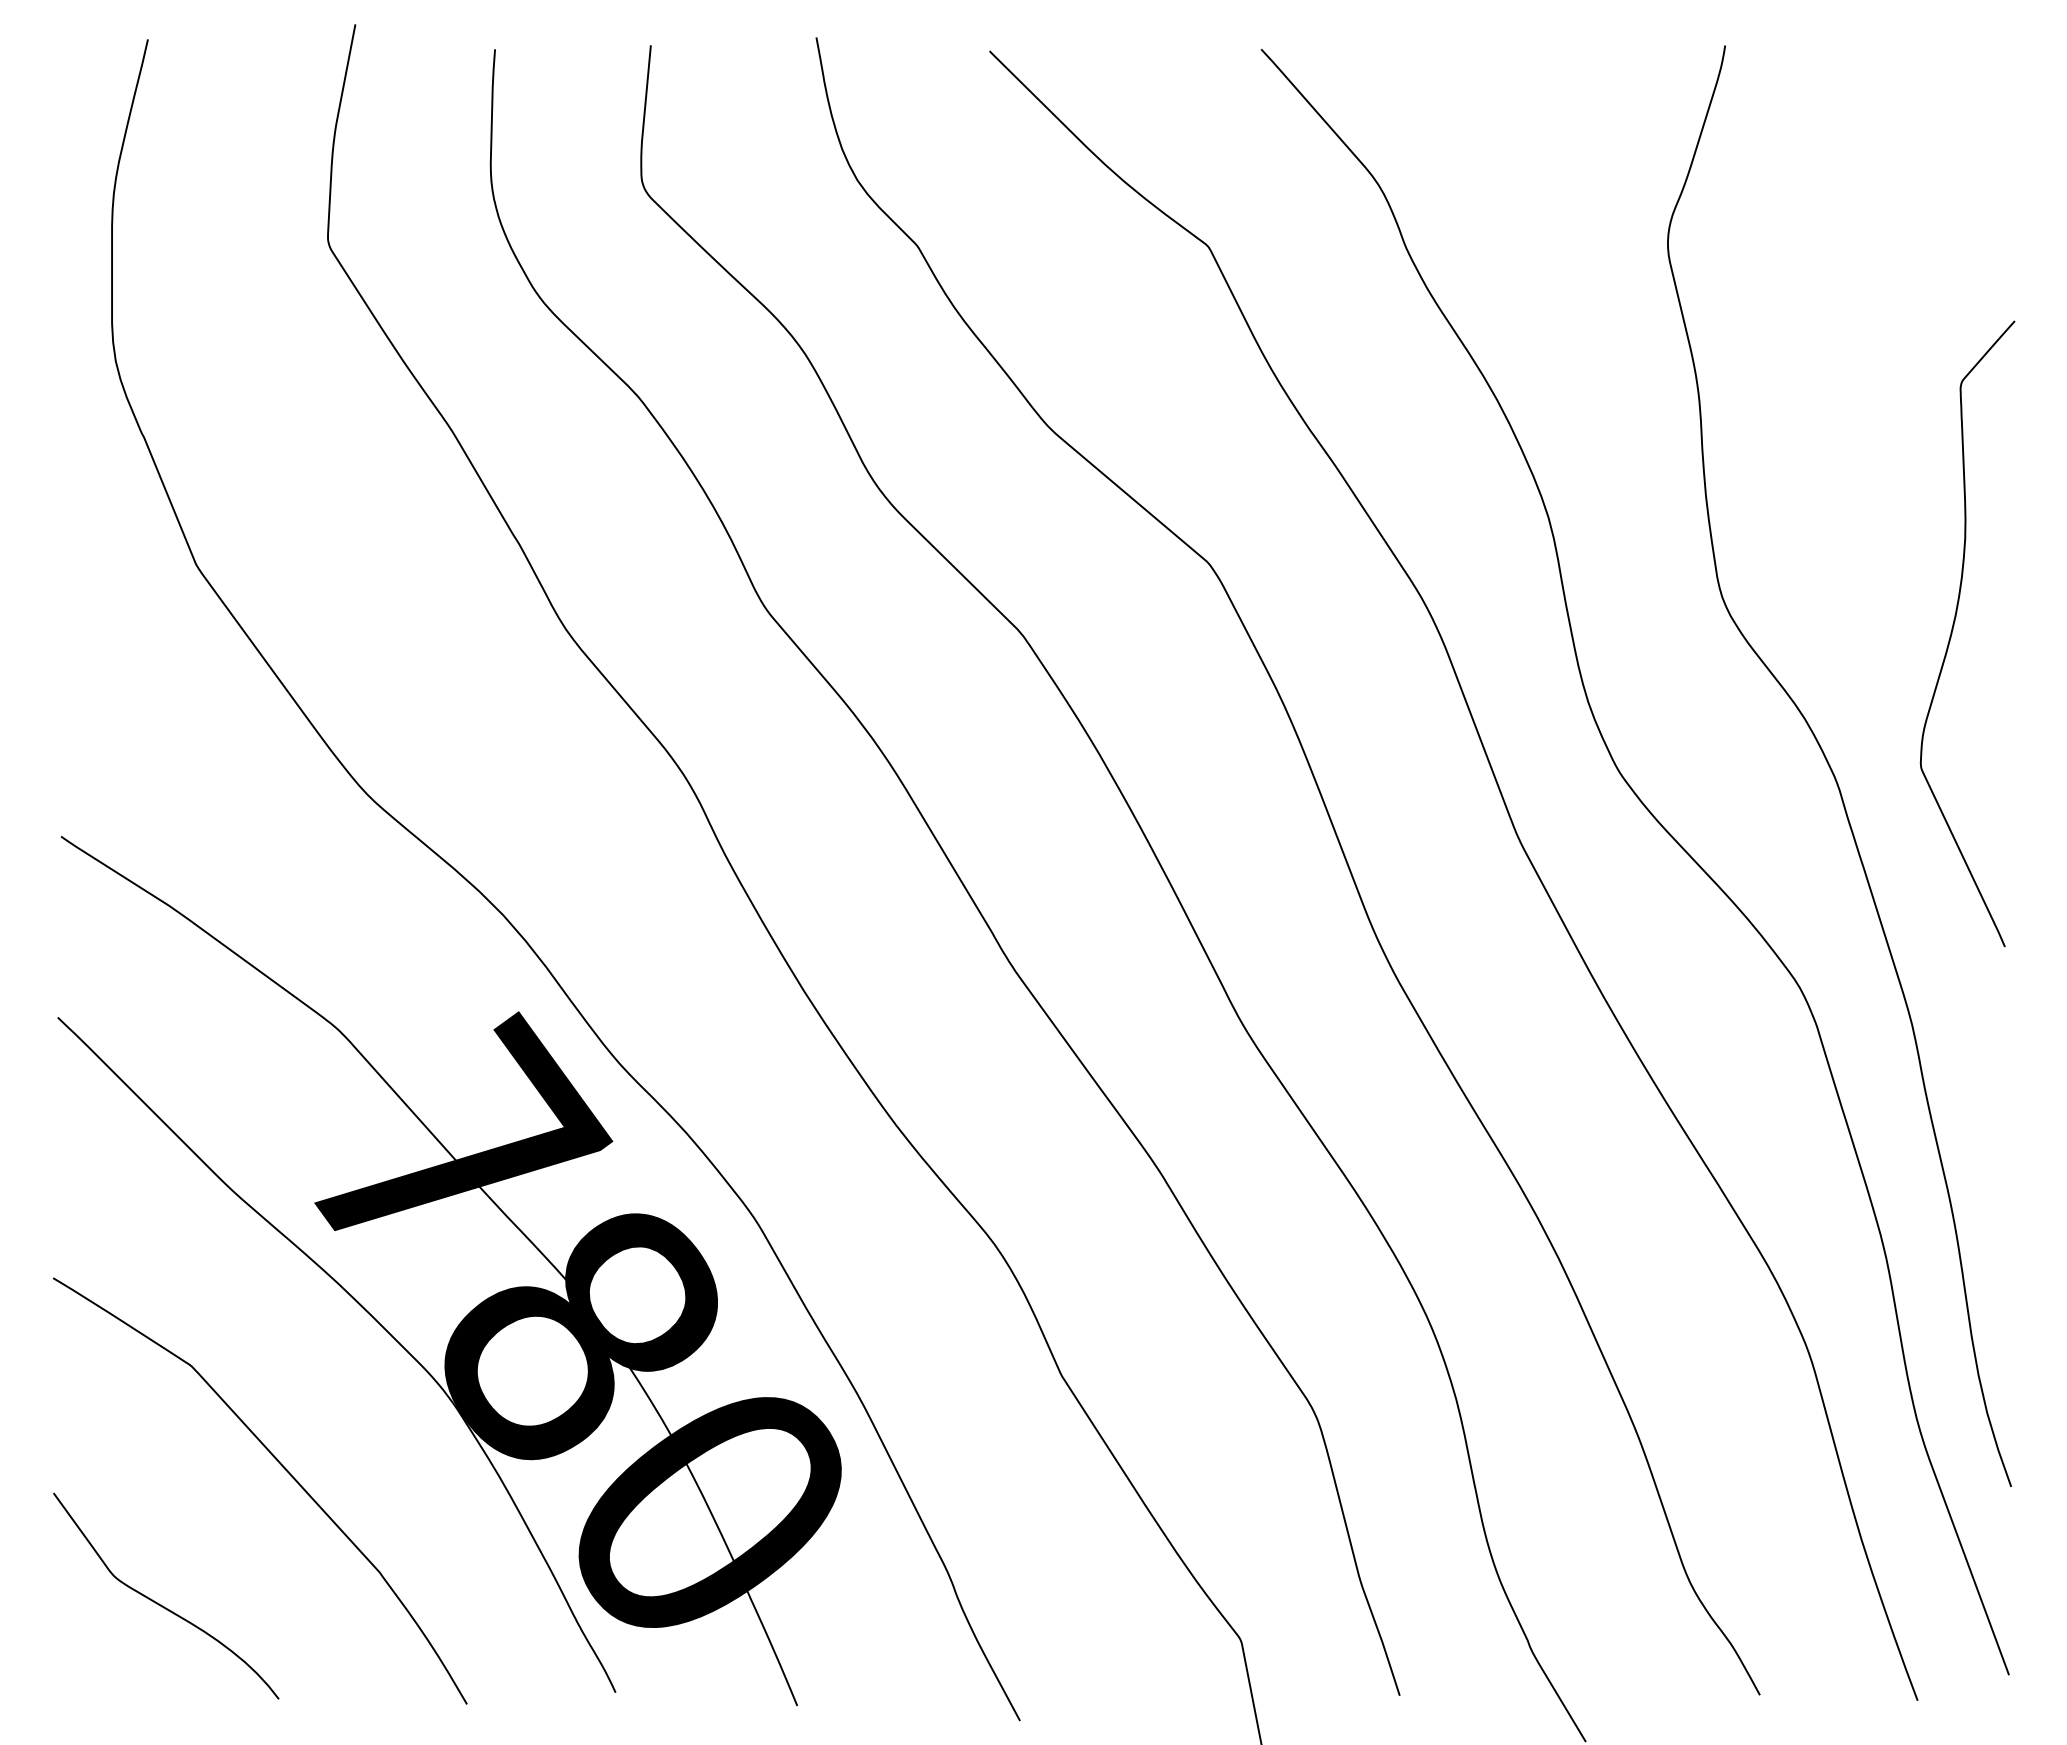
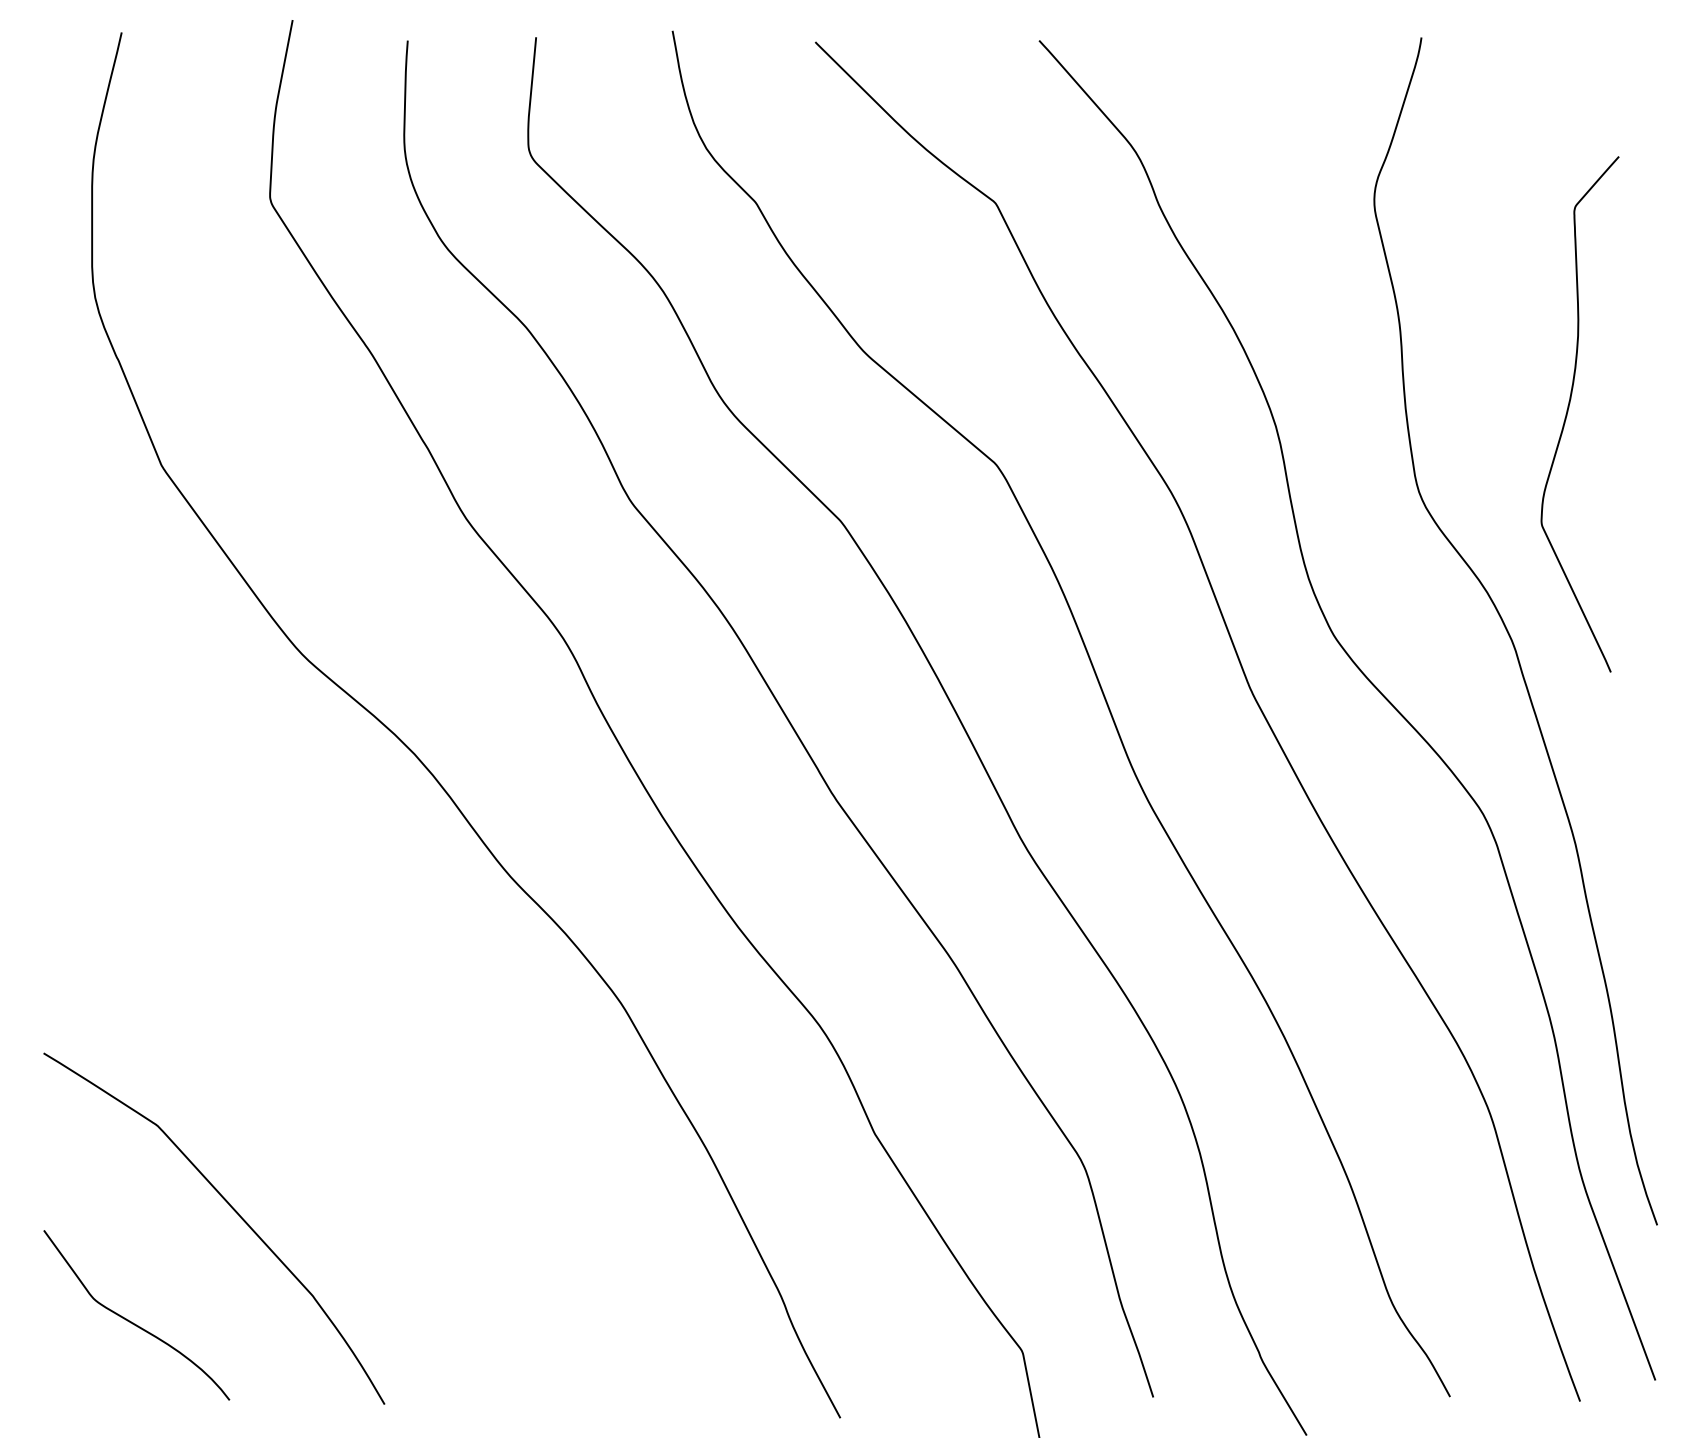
curve: (1953, 630) -> (1568, 411), moved
part: (474, 1307) -> (390, 1077), removed

